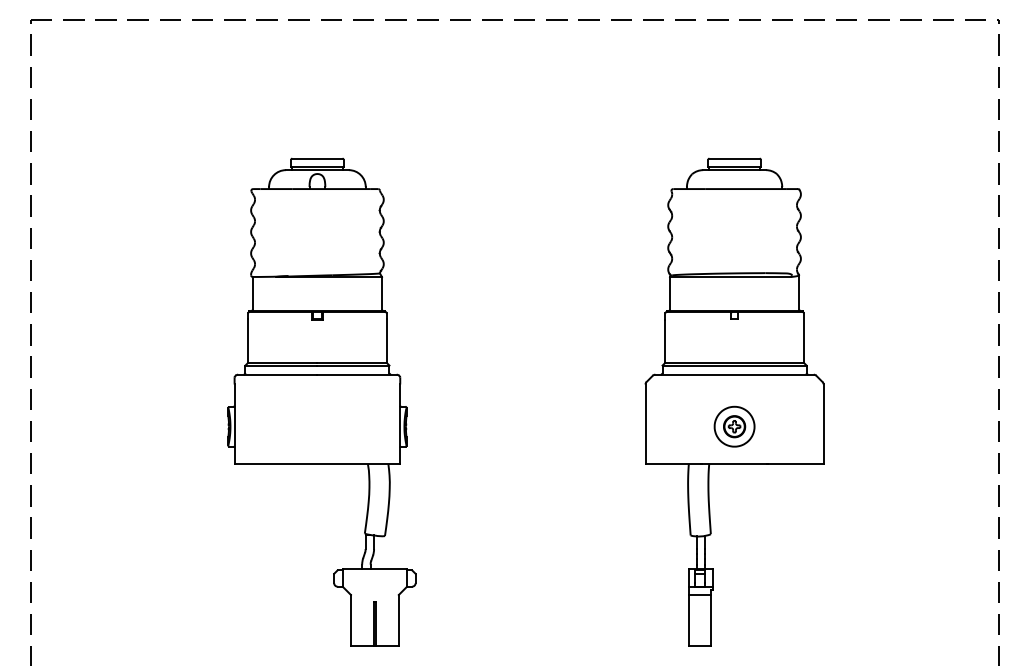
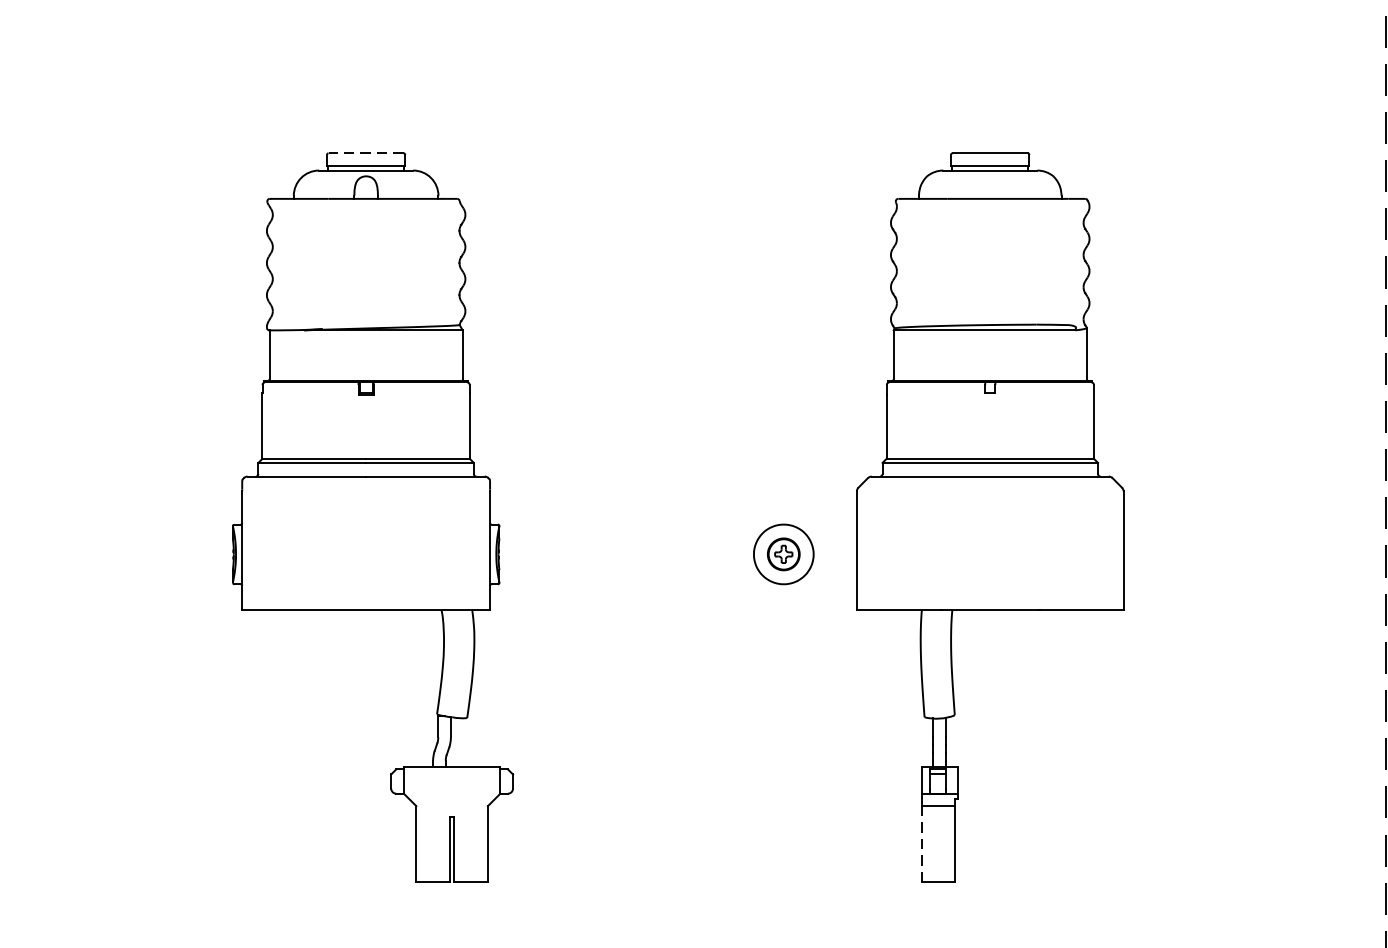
line: (316, 158) -> (364, 153), solid -> dashed
part: (734, 426) -> (783, 554), moved
line: (688, 619) -> (921, 842), solid -> dashed

